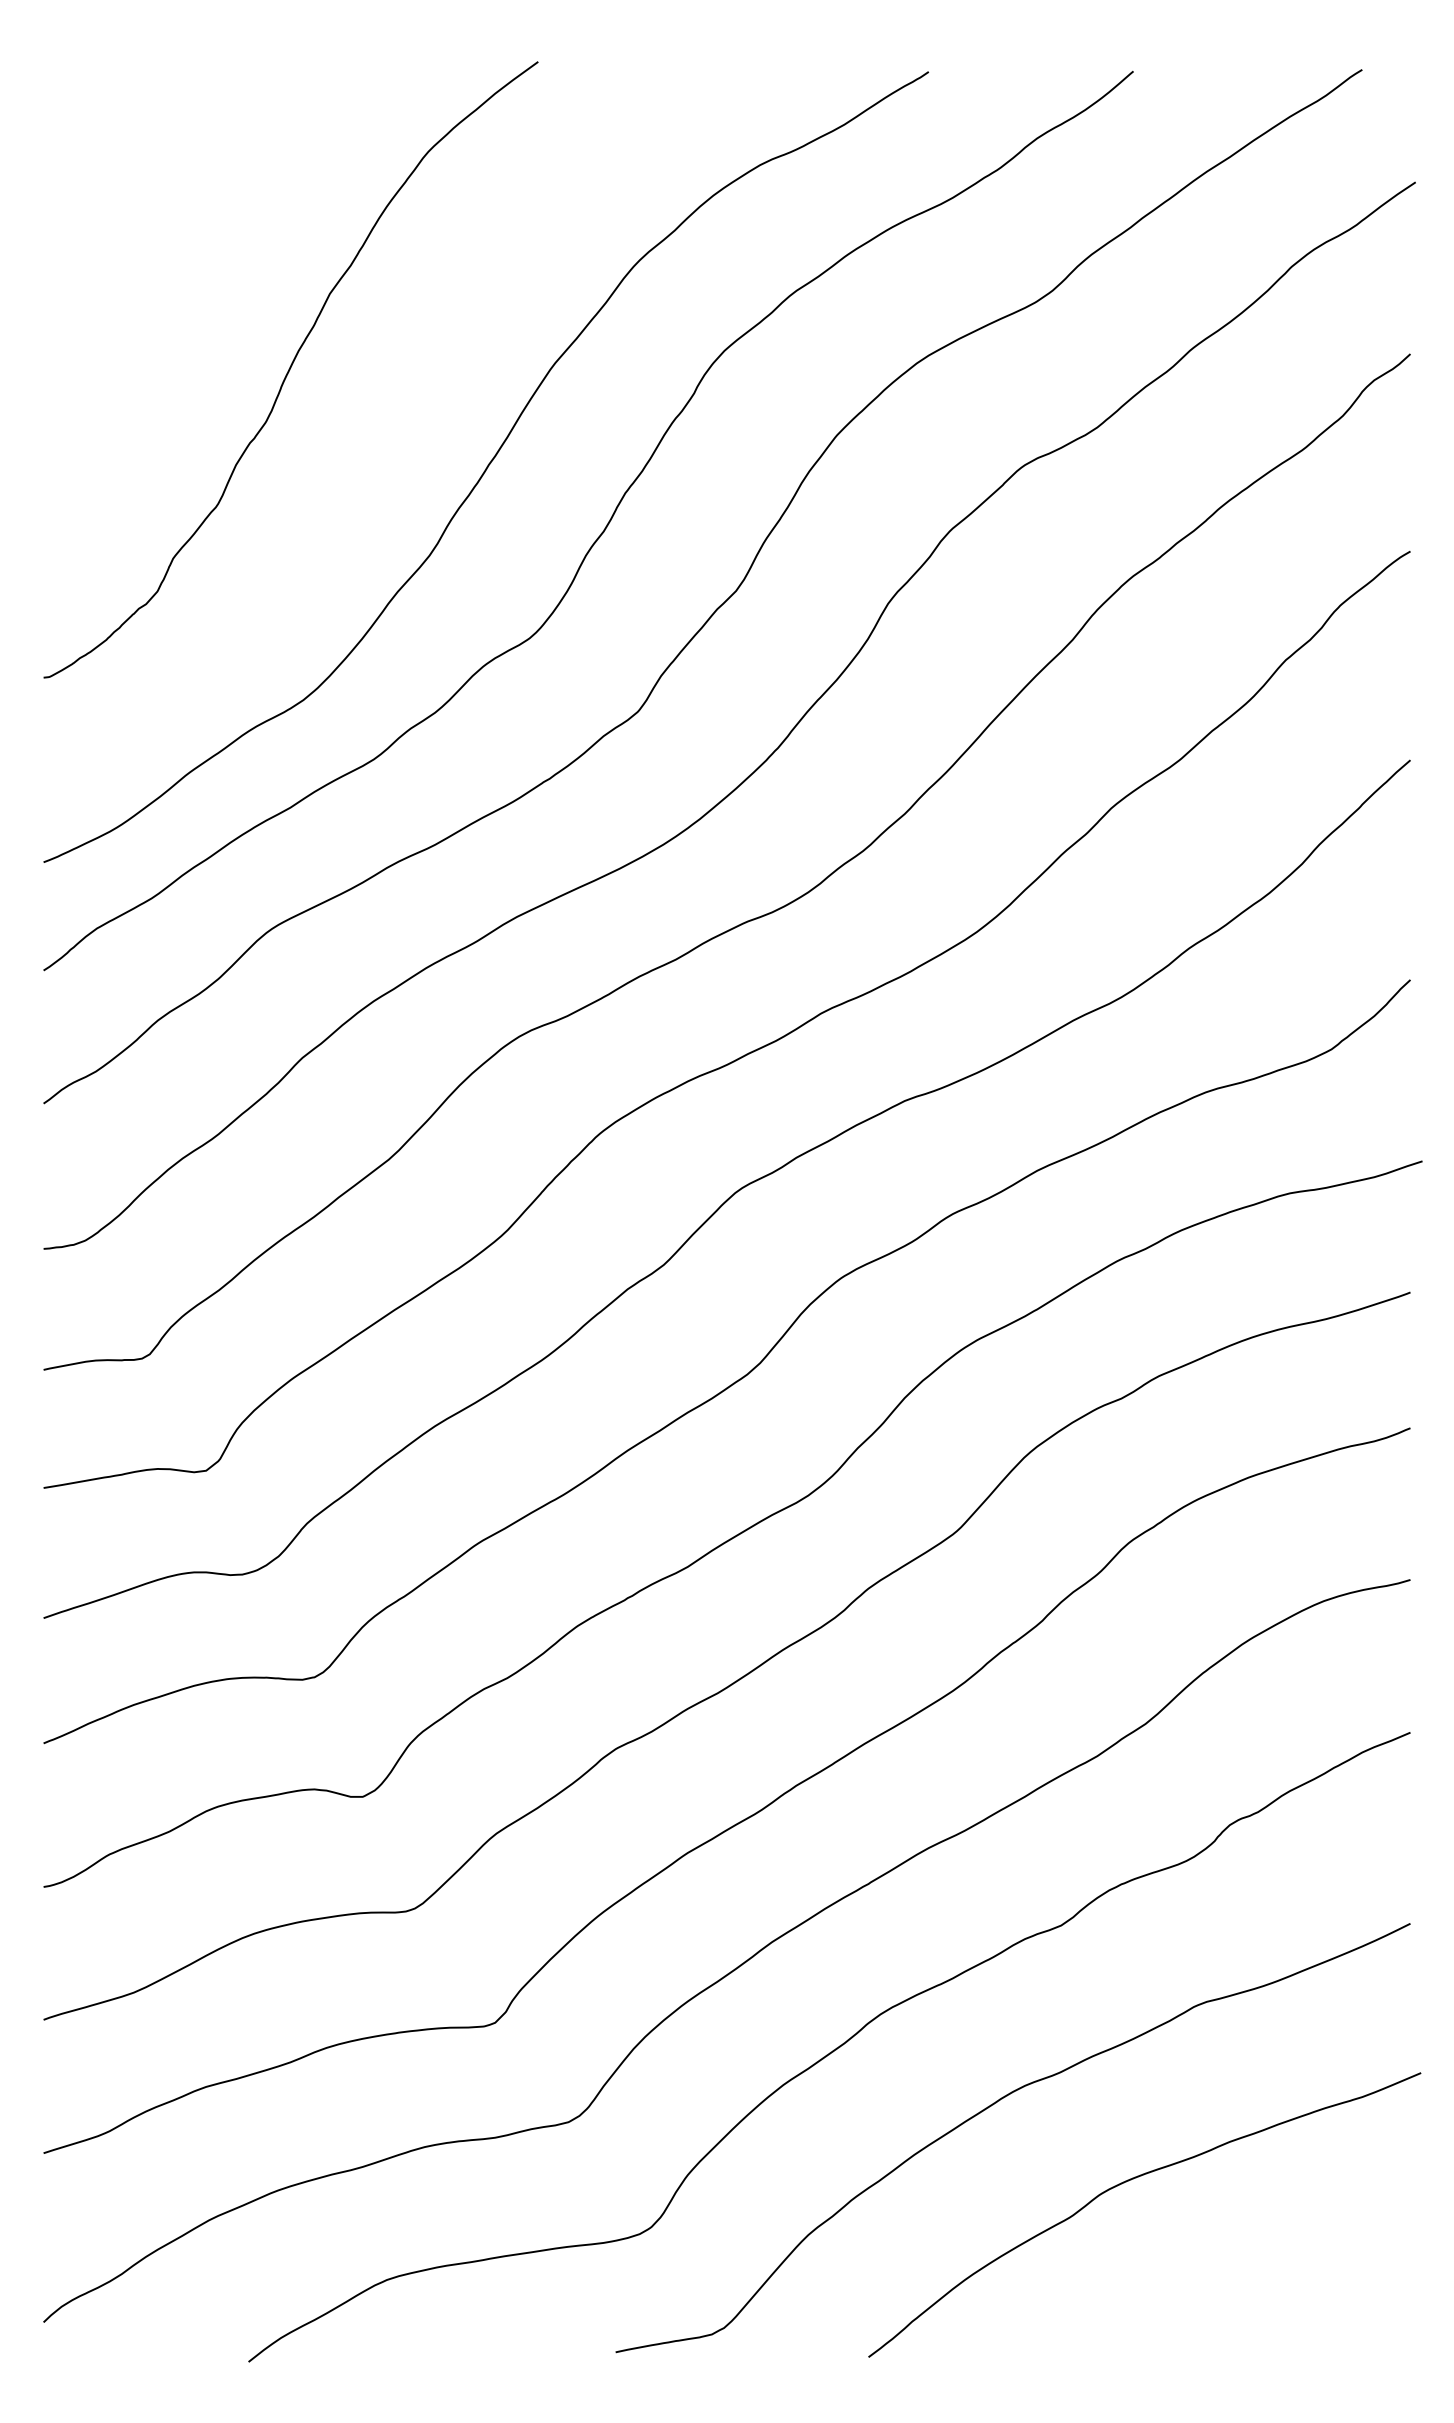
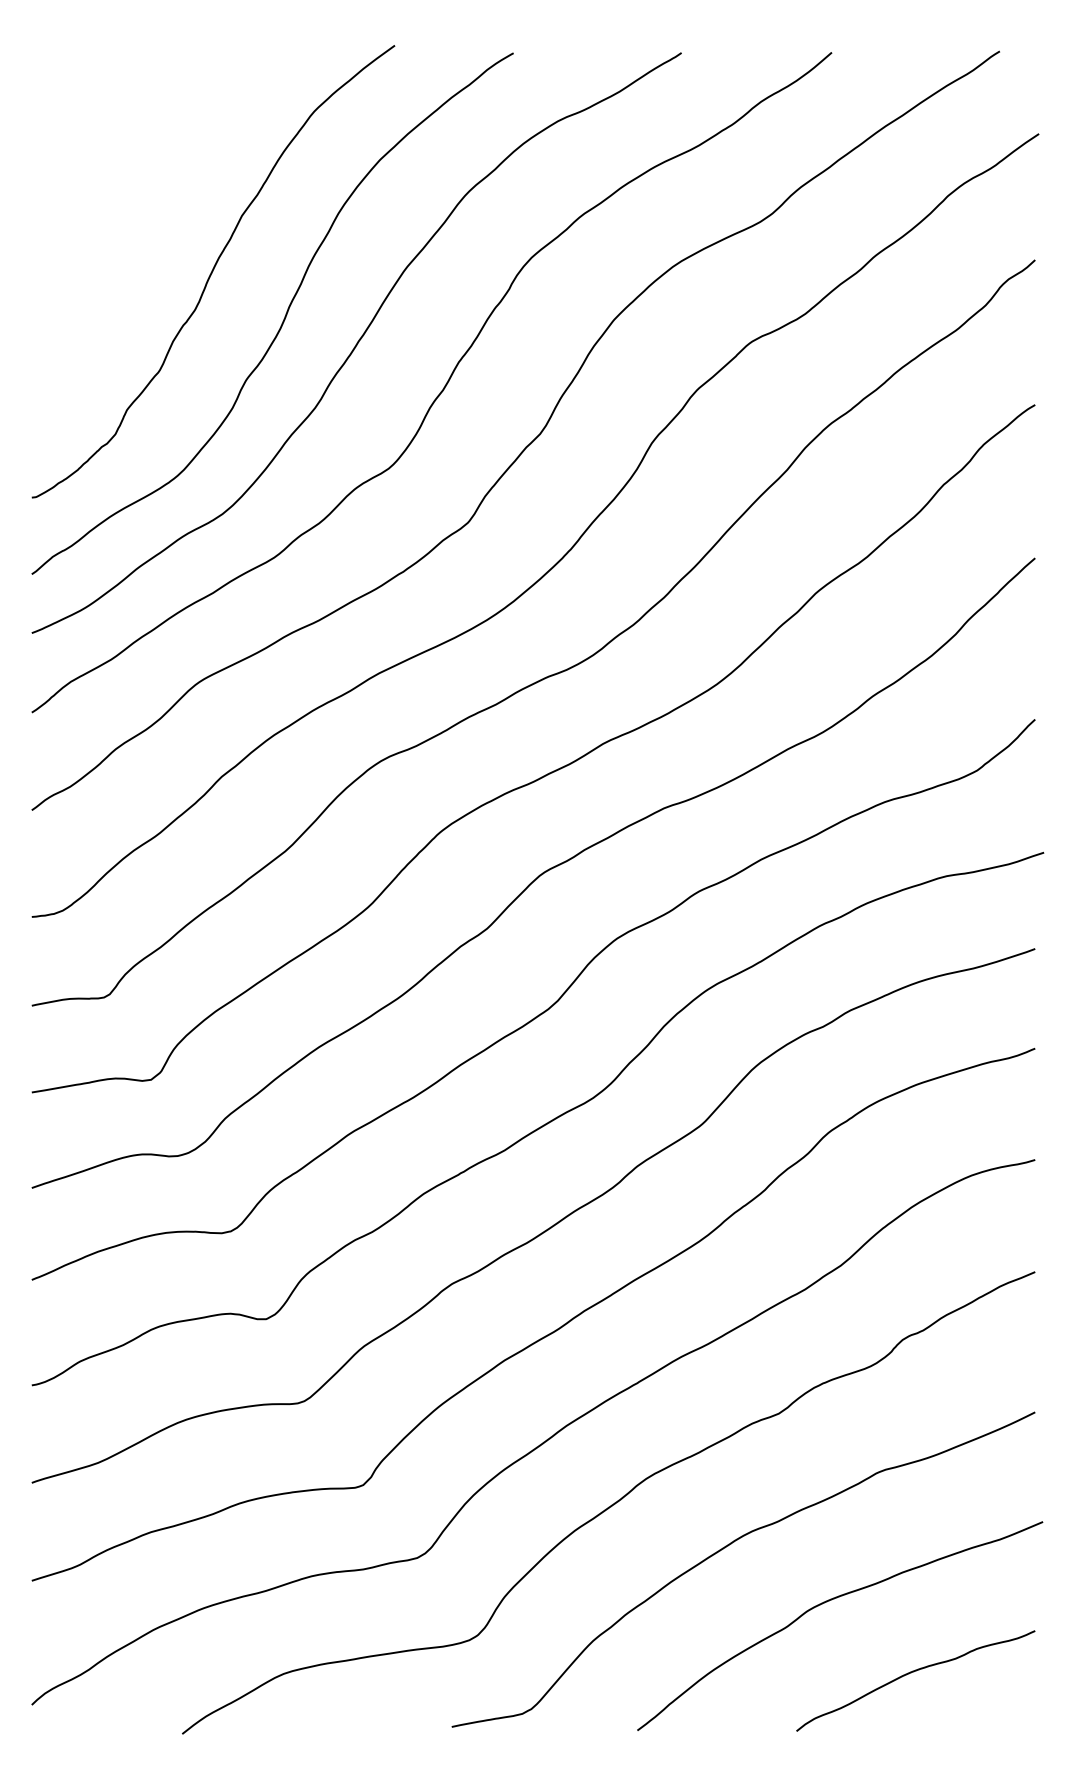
curve: (387, 432) -> (284, 317), added
curve: (1243, 2278) -> (912, 1672), added

